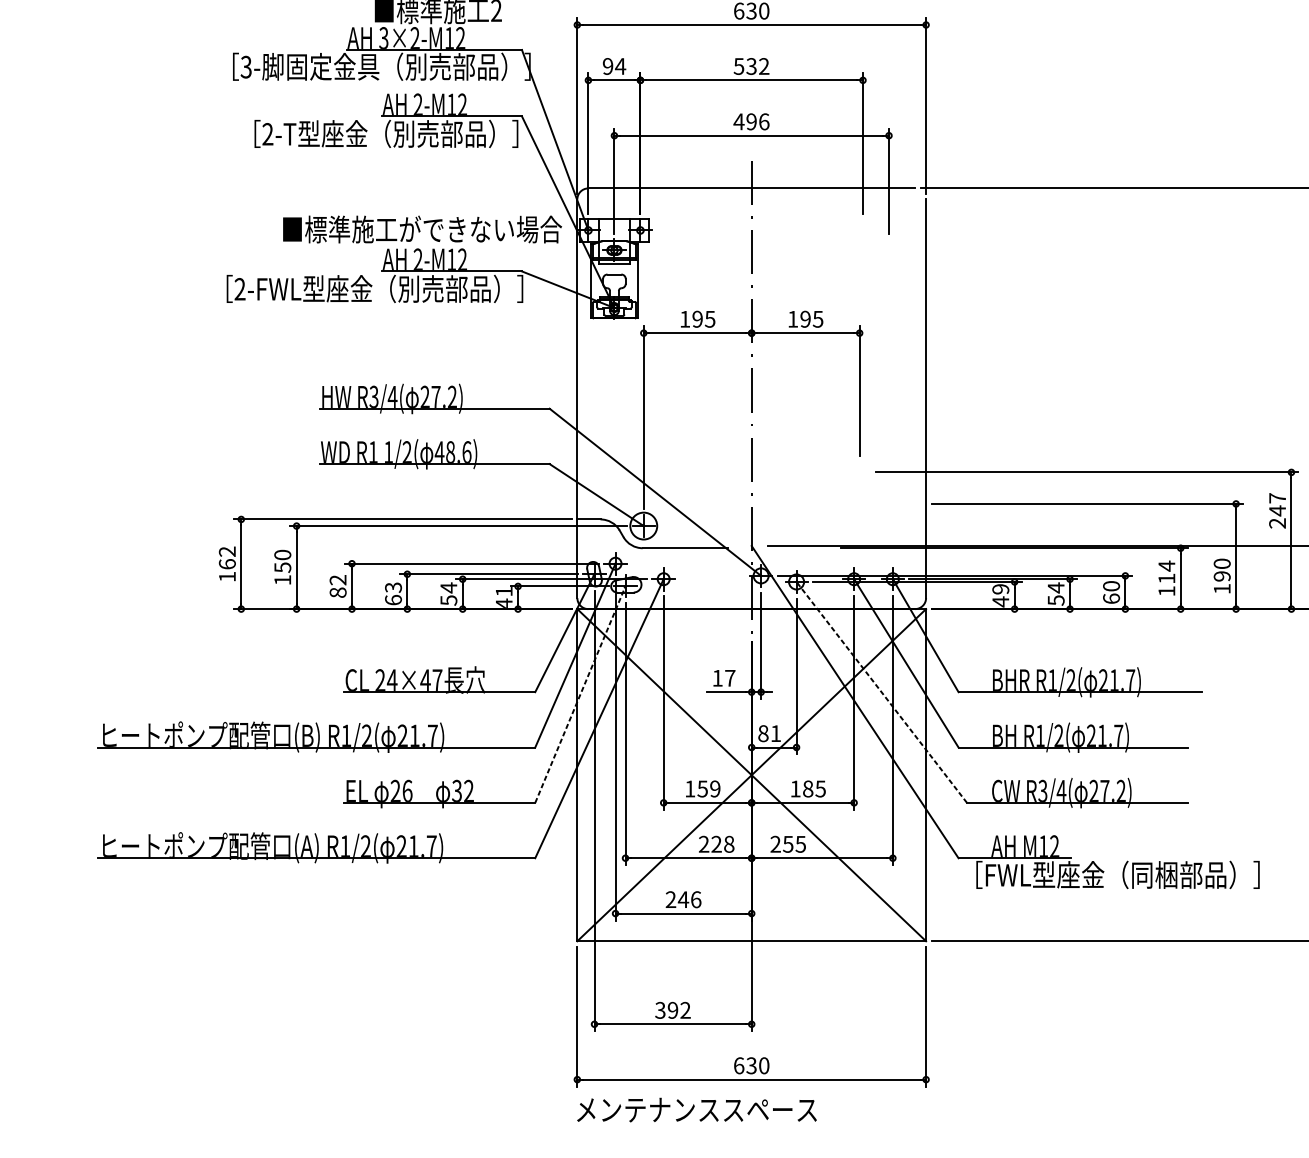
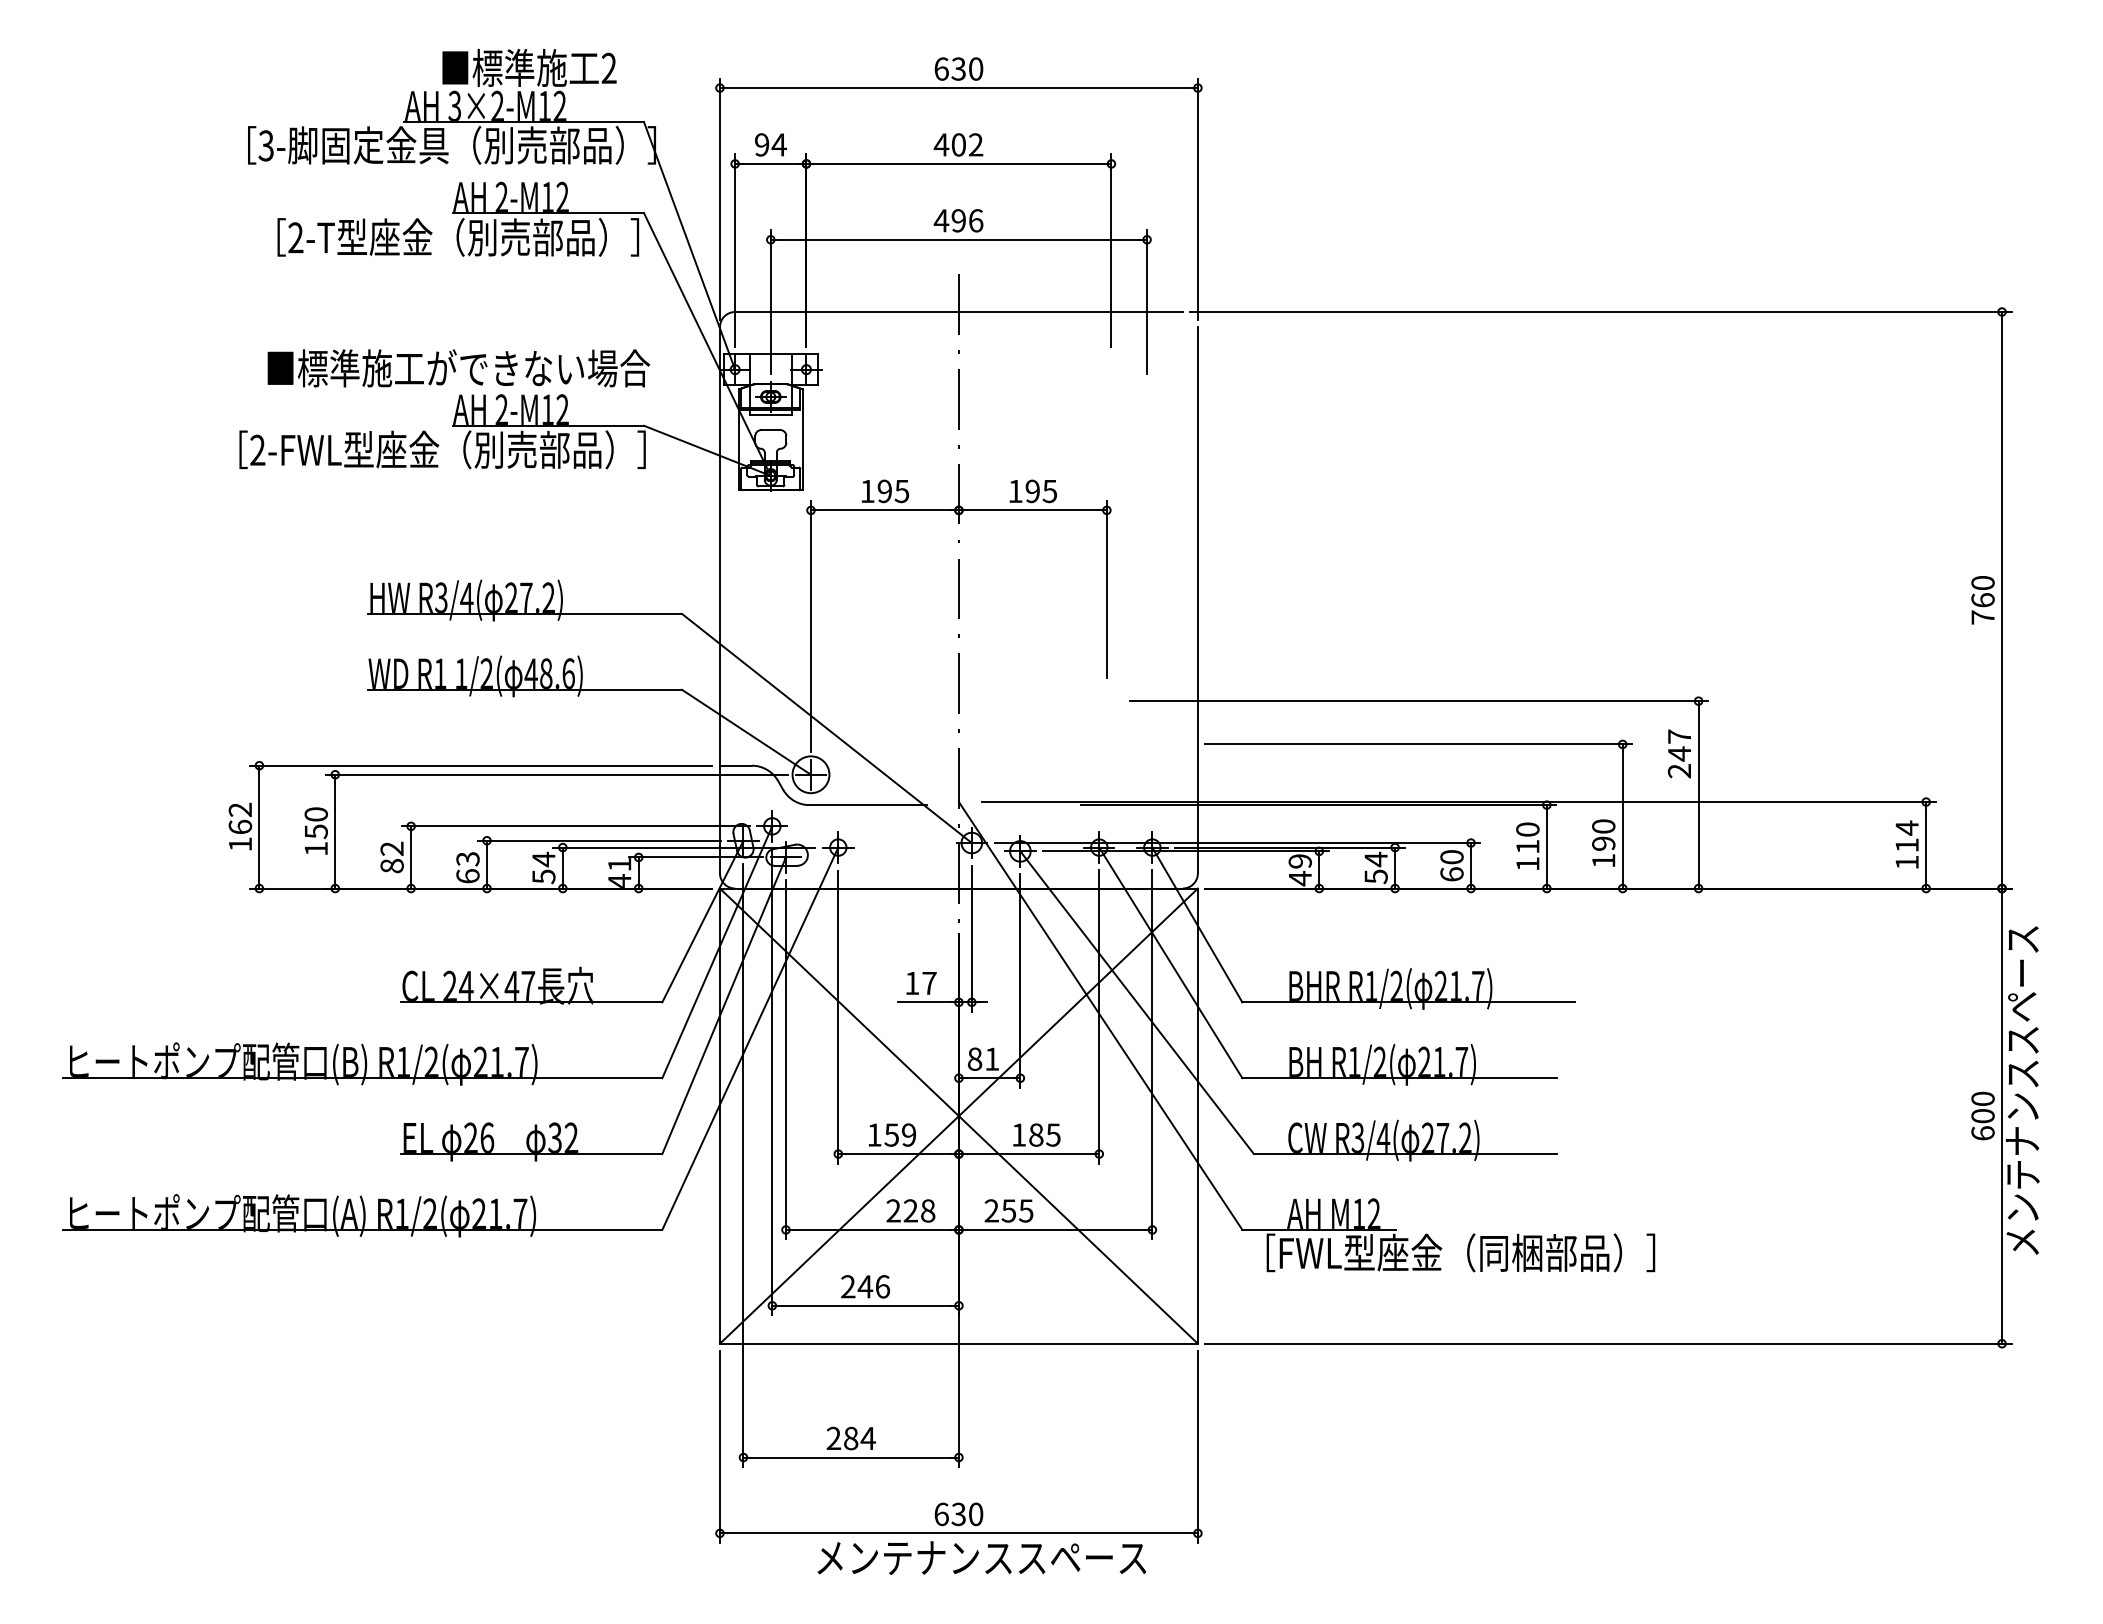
text: (744, 66) -> (949, 144), 532 -> 402
text: (422, 229) -> (458, 368), moved
text: (1166, 566) -> (1527, 829), 114 -> 110
line: (881, 692) -> (1136, 1002), dashed -> solid
line: (580, 694) -> (724, 1005), dashed -> solid
text: (673, 1010) -> (851, 1438), 392 -> 284
text: (696, 1109) -> (981, 1557), moved

